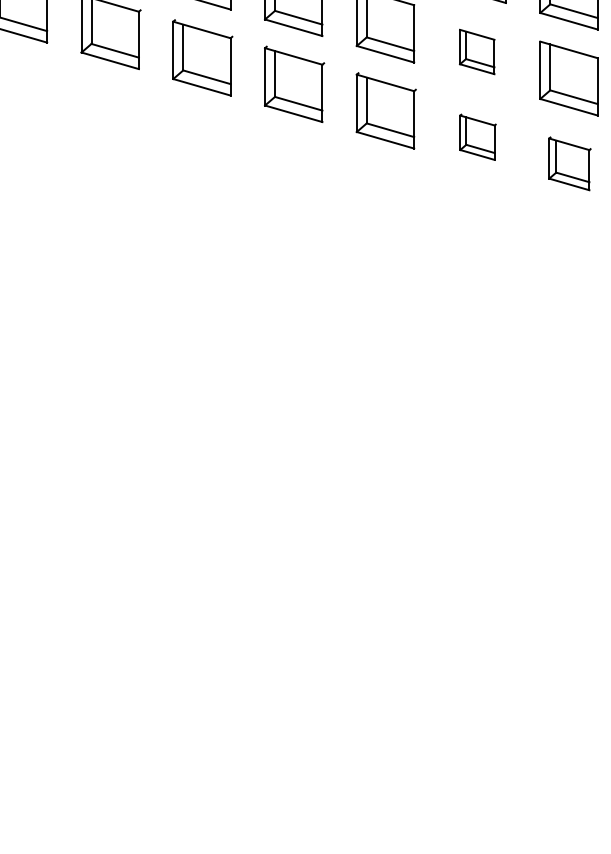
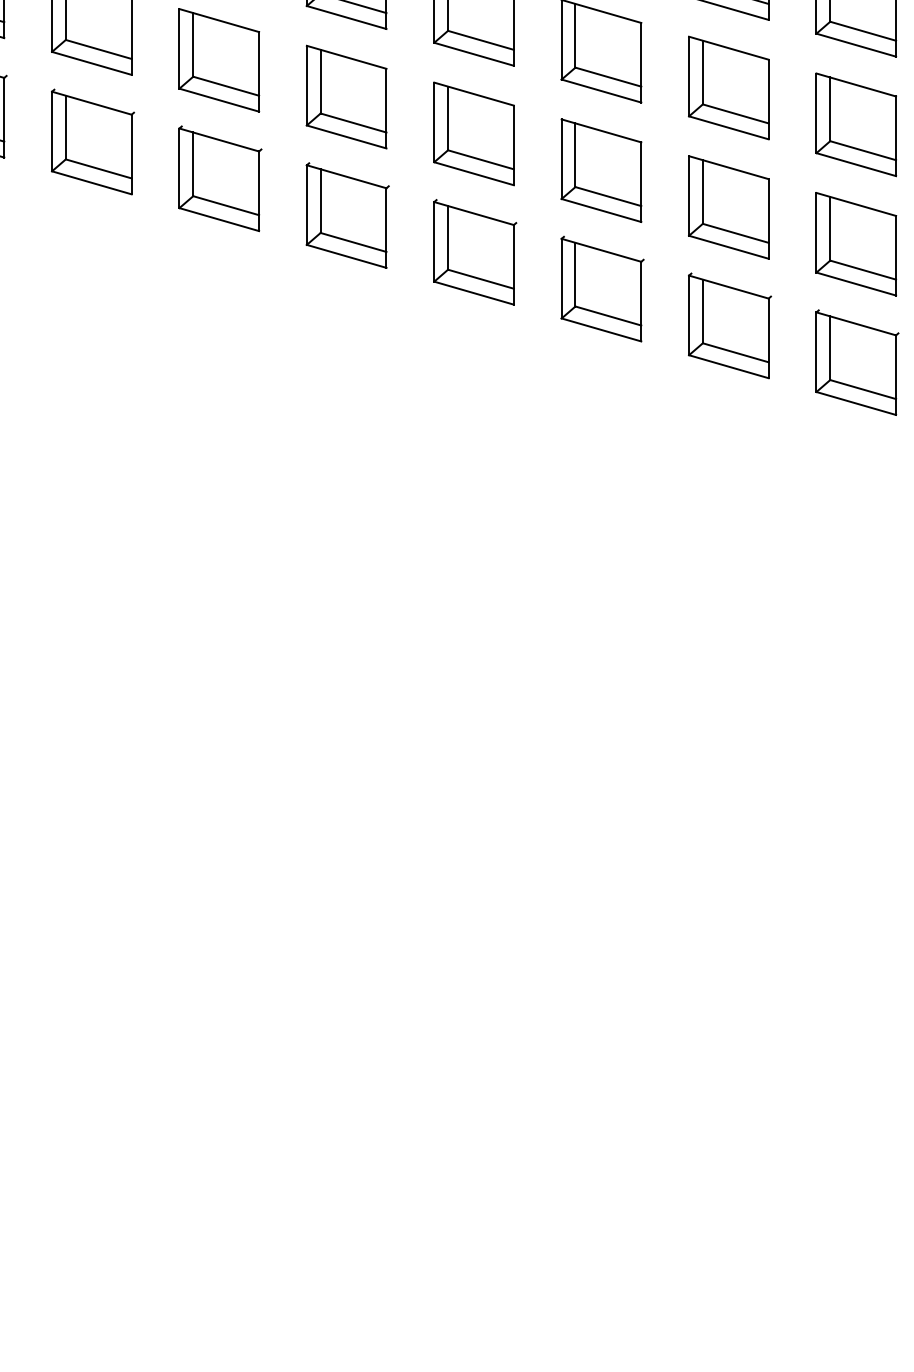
part: (477, 51) -> (601, 170), size x1.67
part: (477, 136) -> (602, 288), size x1.67
part: (570, 163) -> (730, 325), size x1.43

